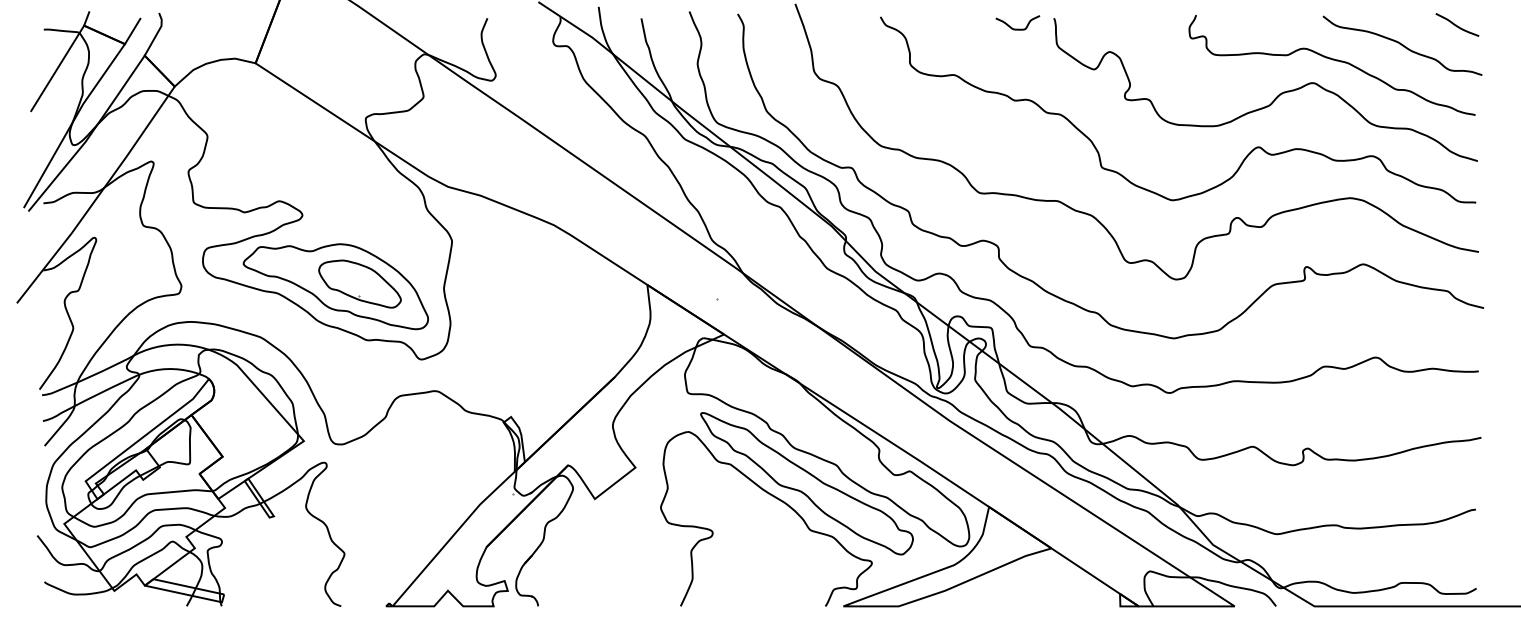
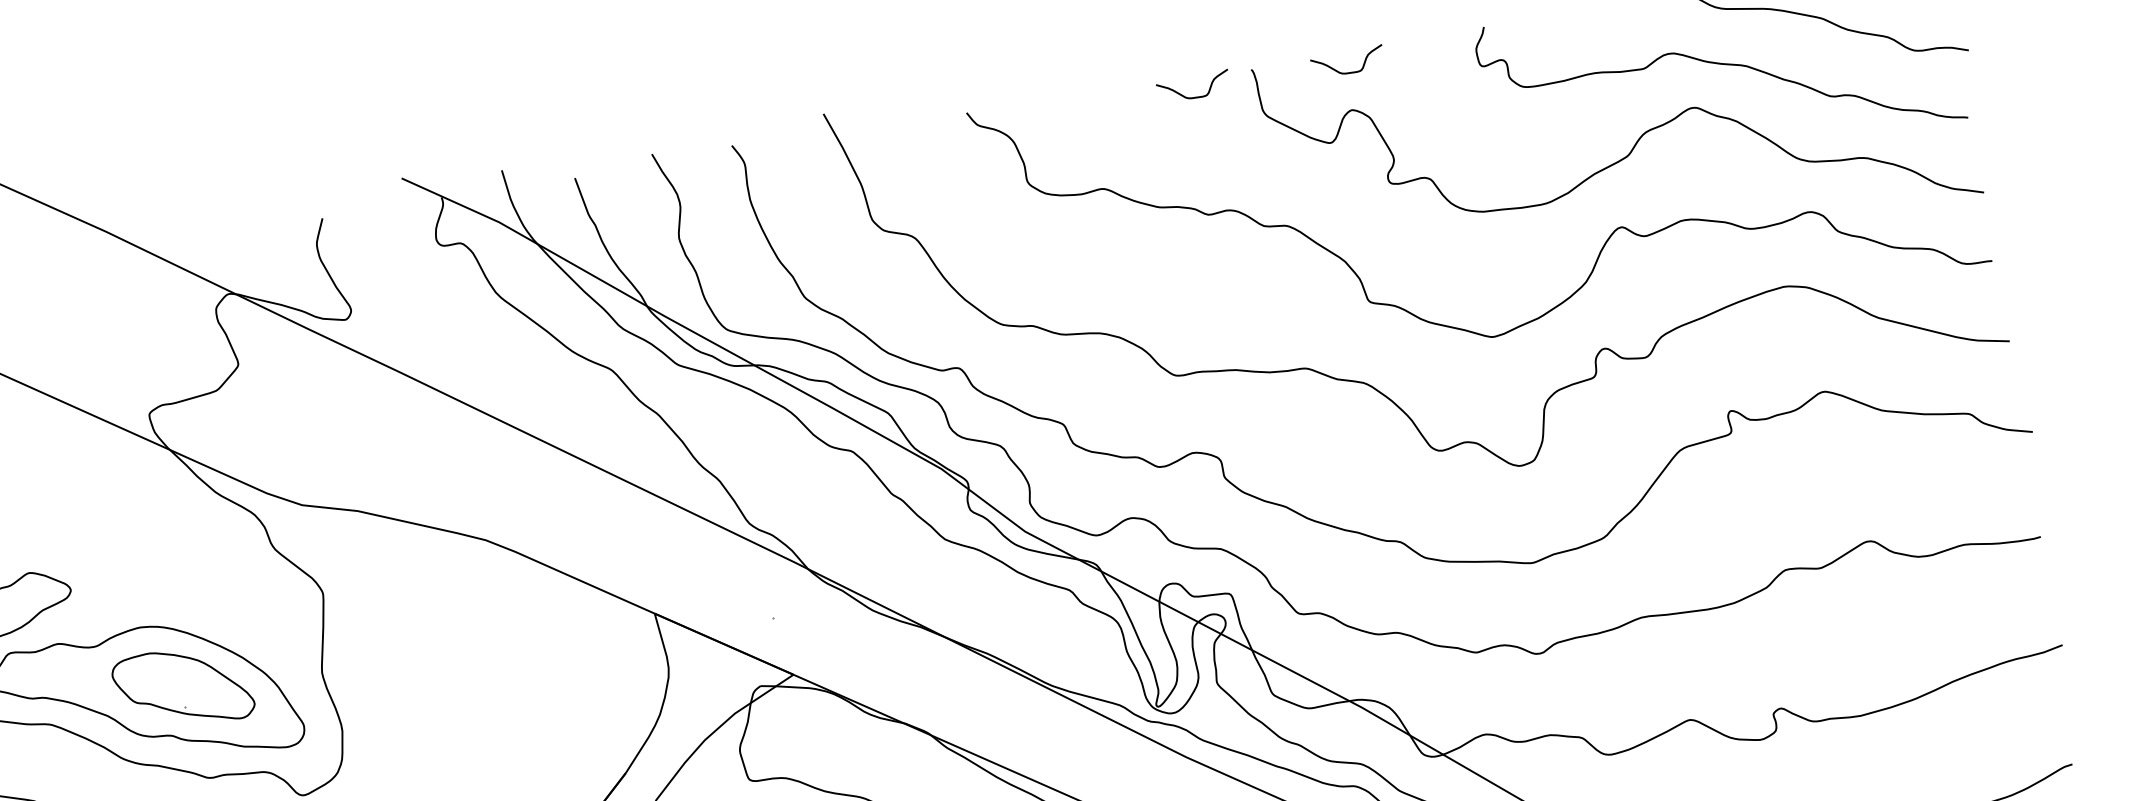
curve: (1111, 28) -> (1348, 71), added

